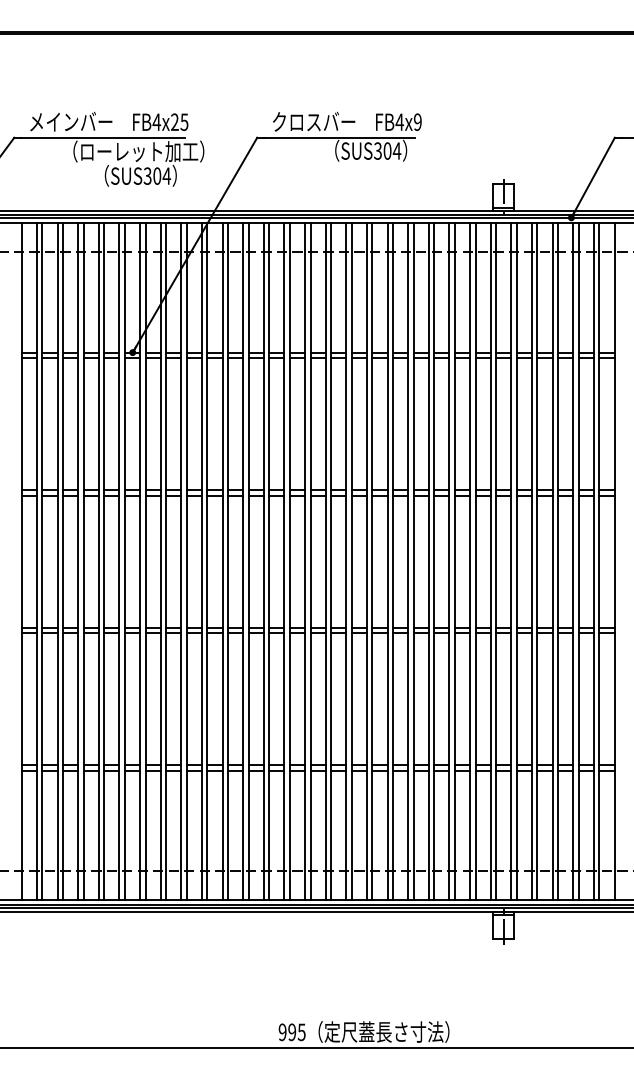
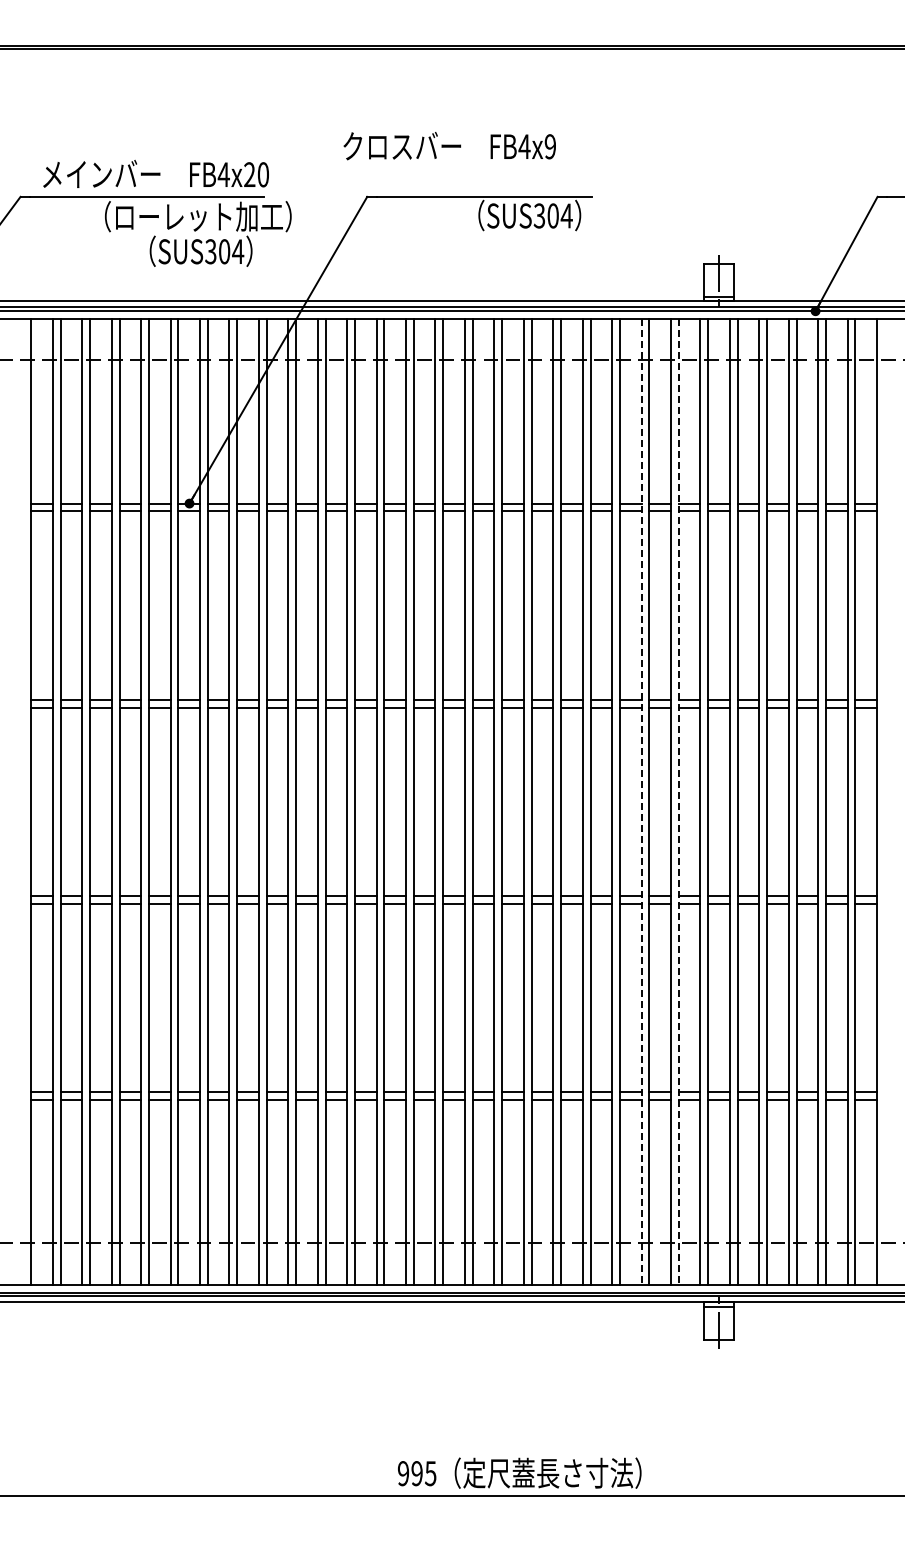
text: (183, 122) -> (262, 174), FB4x25 -> FB4x20
text: (347, 122) -> (449, 146), moved
line: (449, 561) -> (641, 801), solid -> dashed
line: (475, 561) -> (678, 801), solid -> dashed

